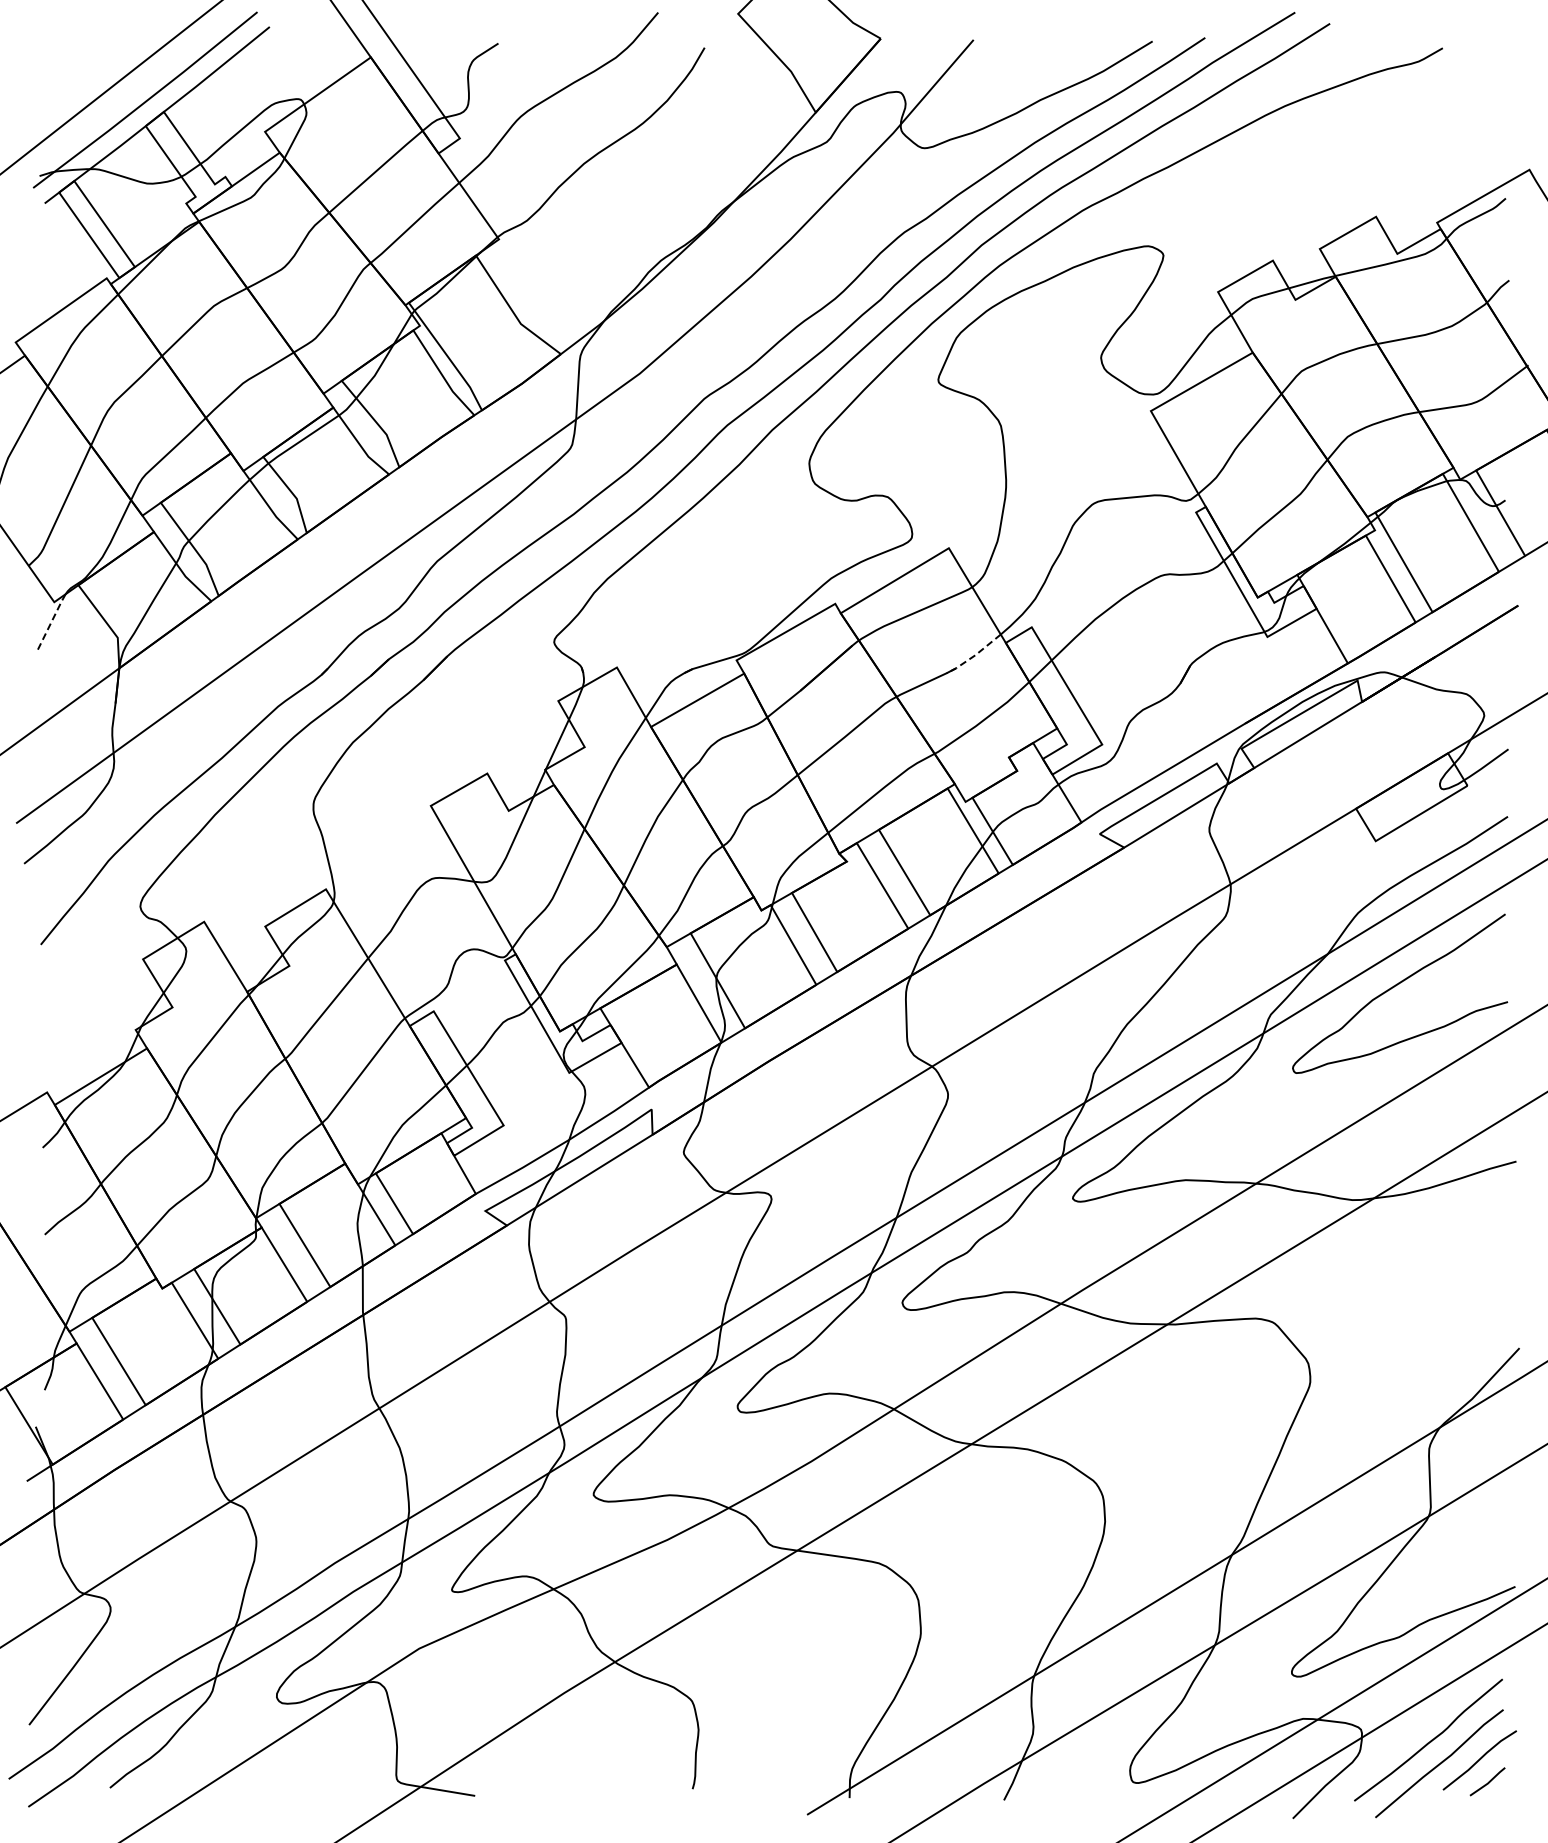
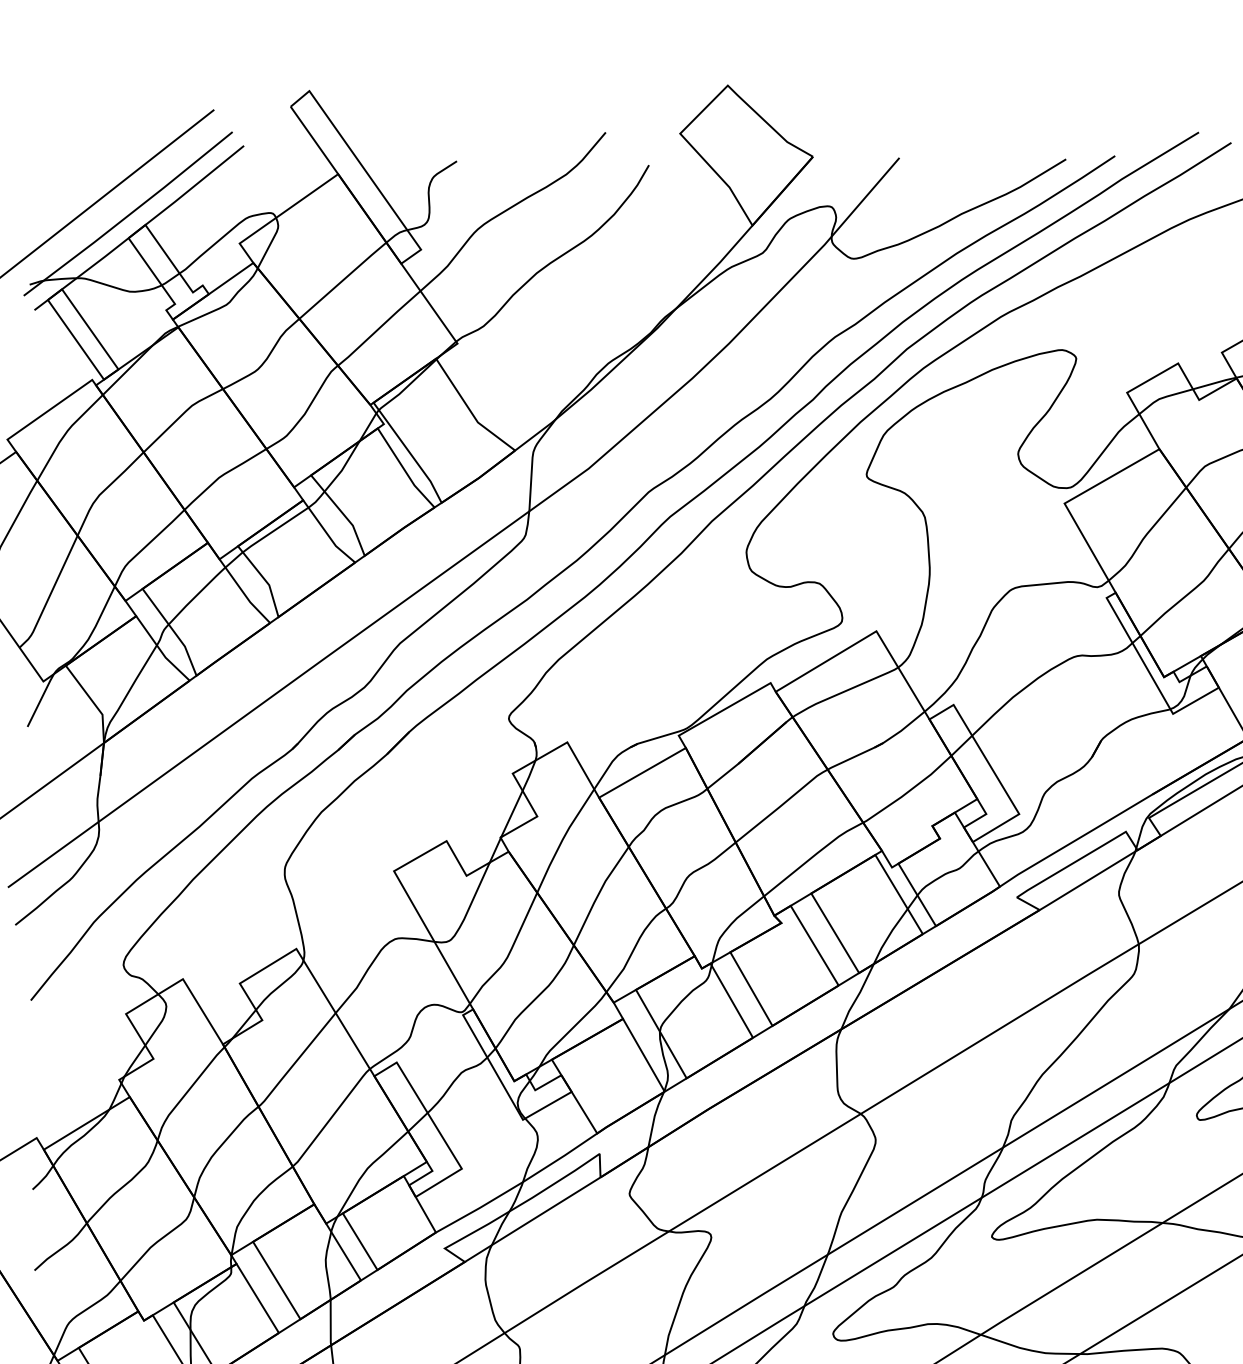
line: (51, 622) -> (40, 700), dashed -> solid
line: (974, 655) -> (900, 731), dashed -> solid

